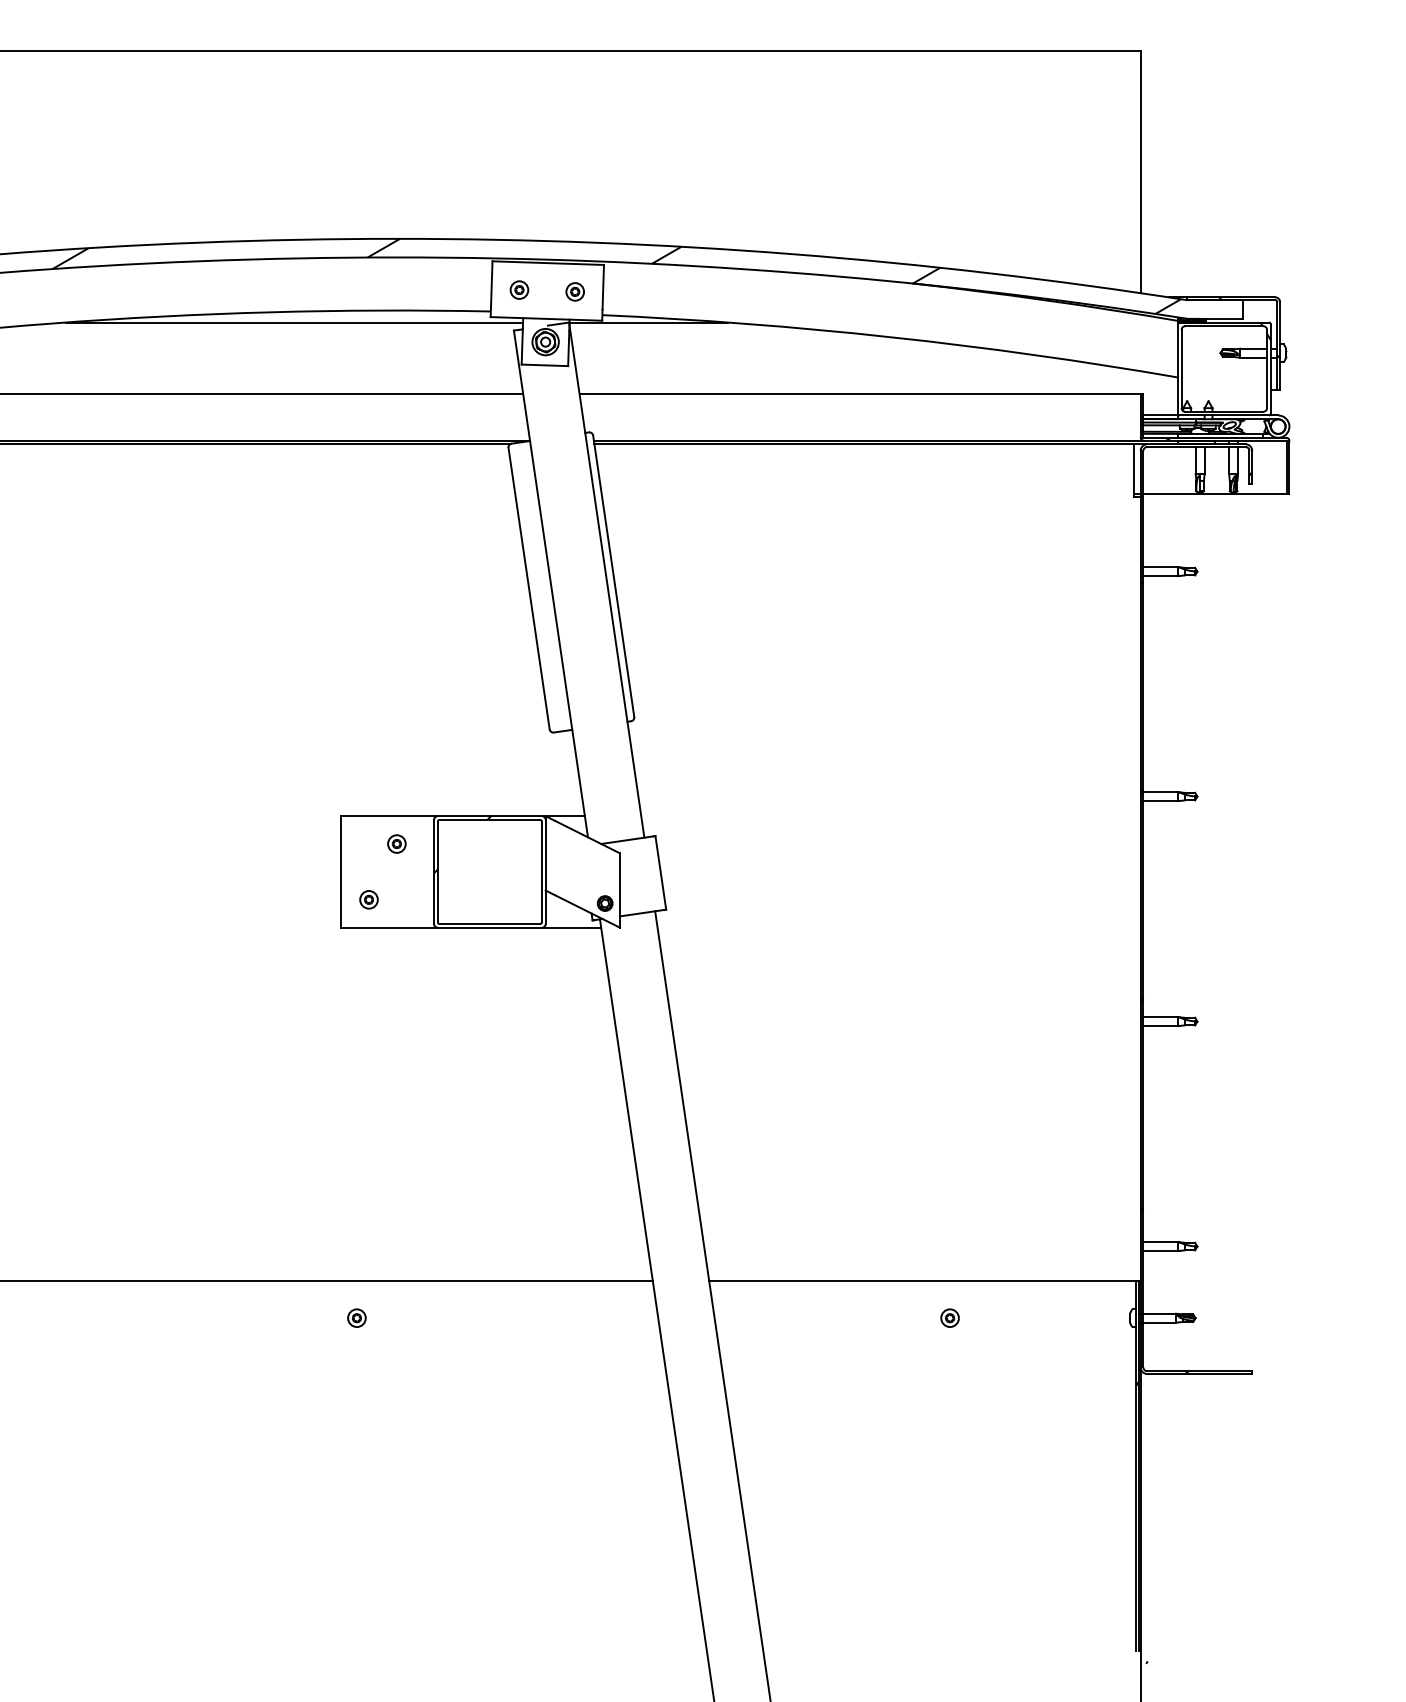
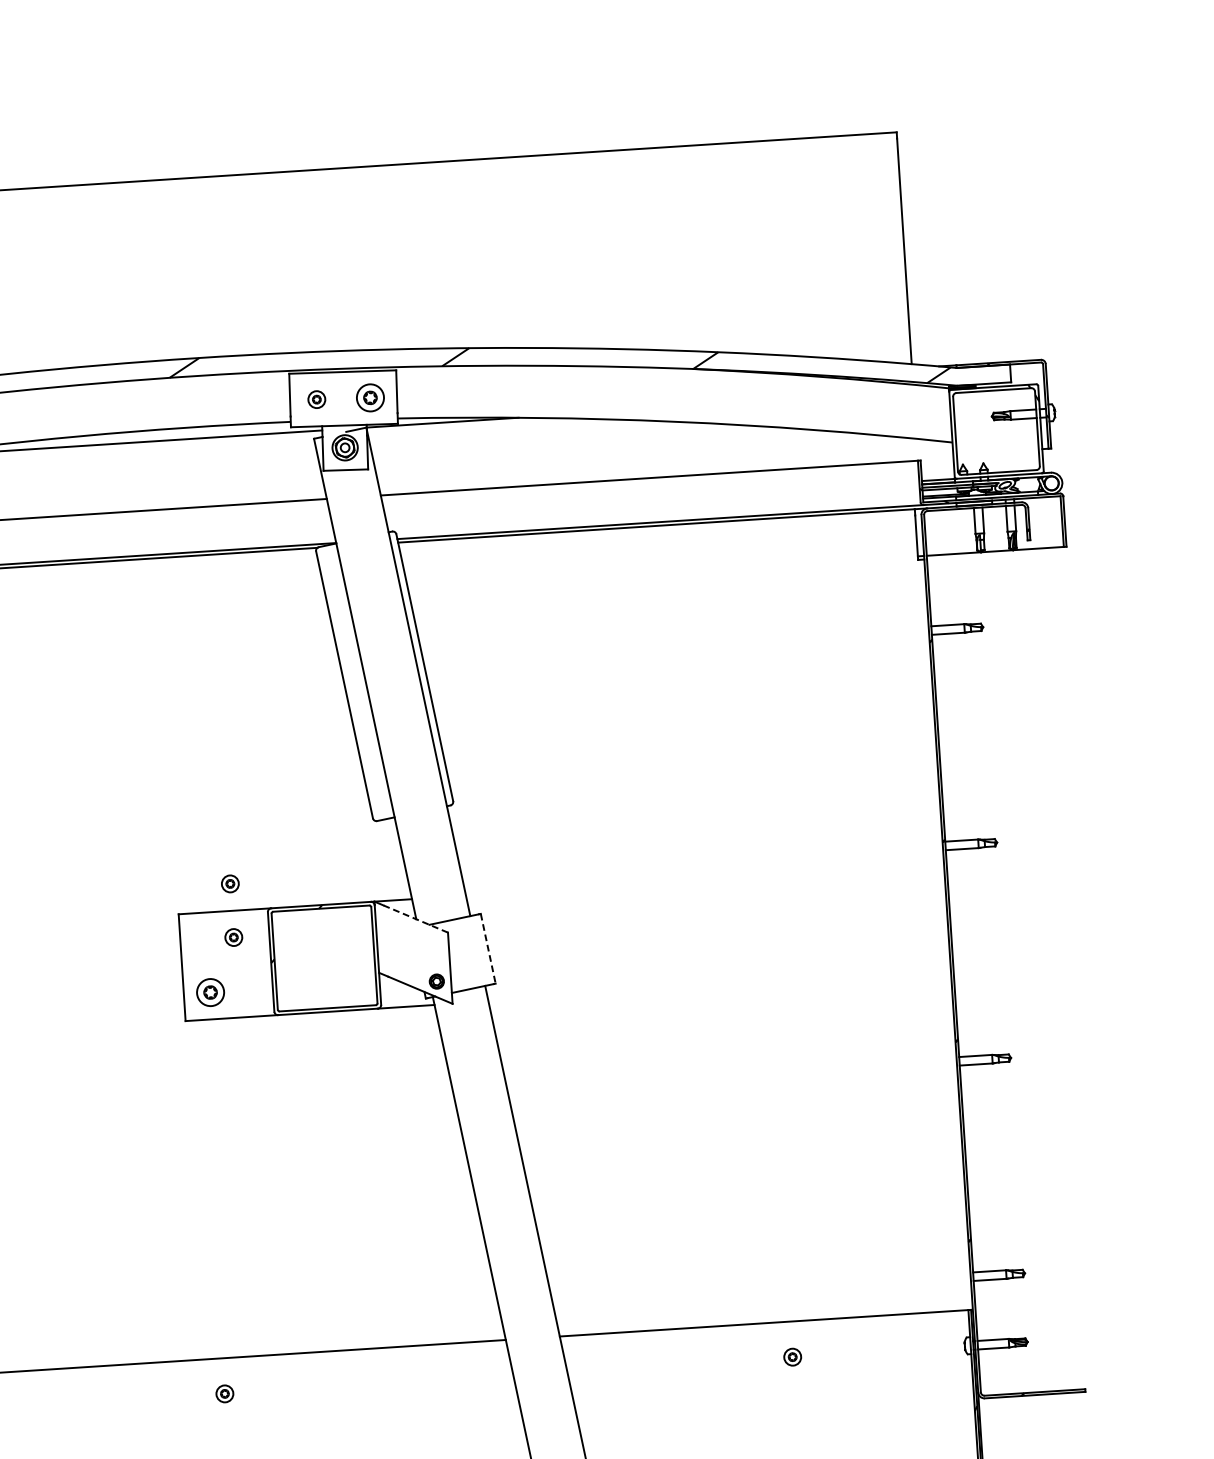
part: (574, 291) -> (369, 397), size x1.6
part: (396, 787) -> (229, 883), added
line: (587, 836) -> (415, 918), solid -> dashed
line: (660, 873) -> (487, 949), solid -> dashed
part: (368, 899) -> (210, 992), size x1.6

